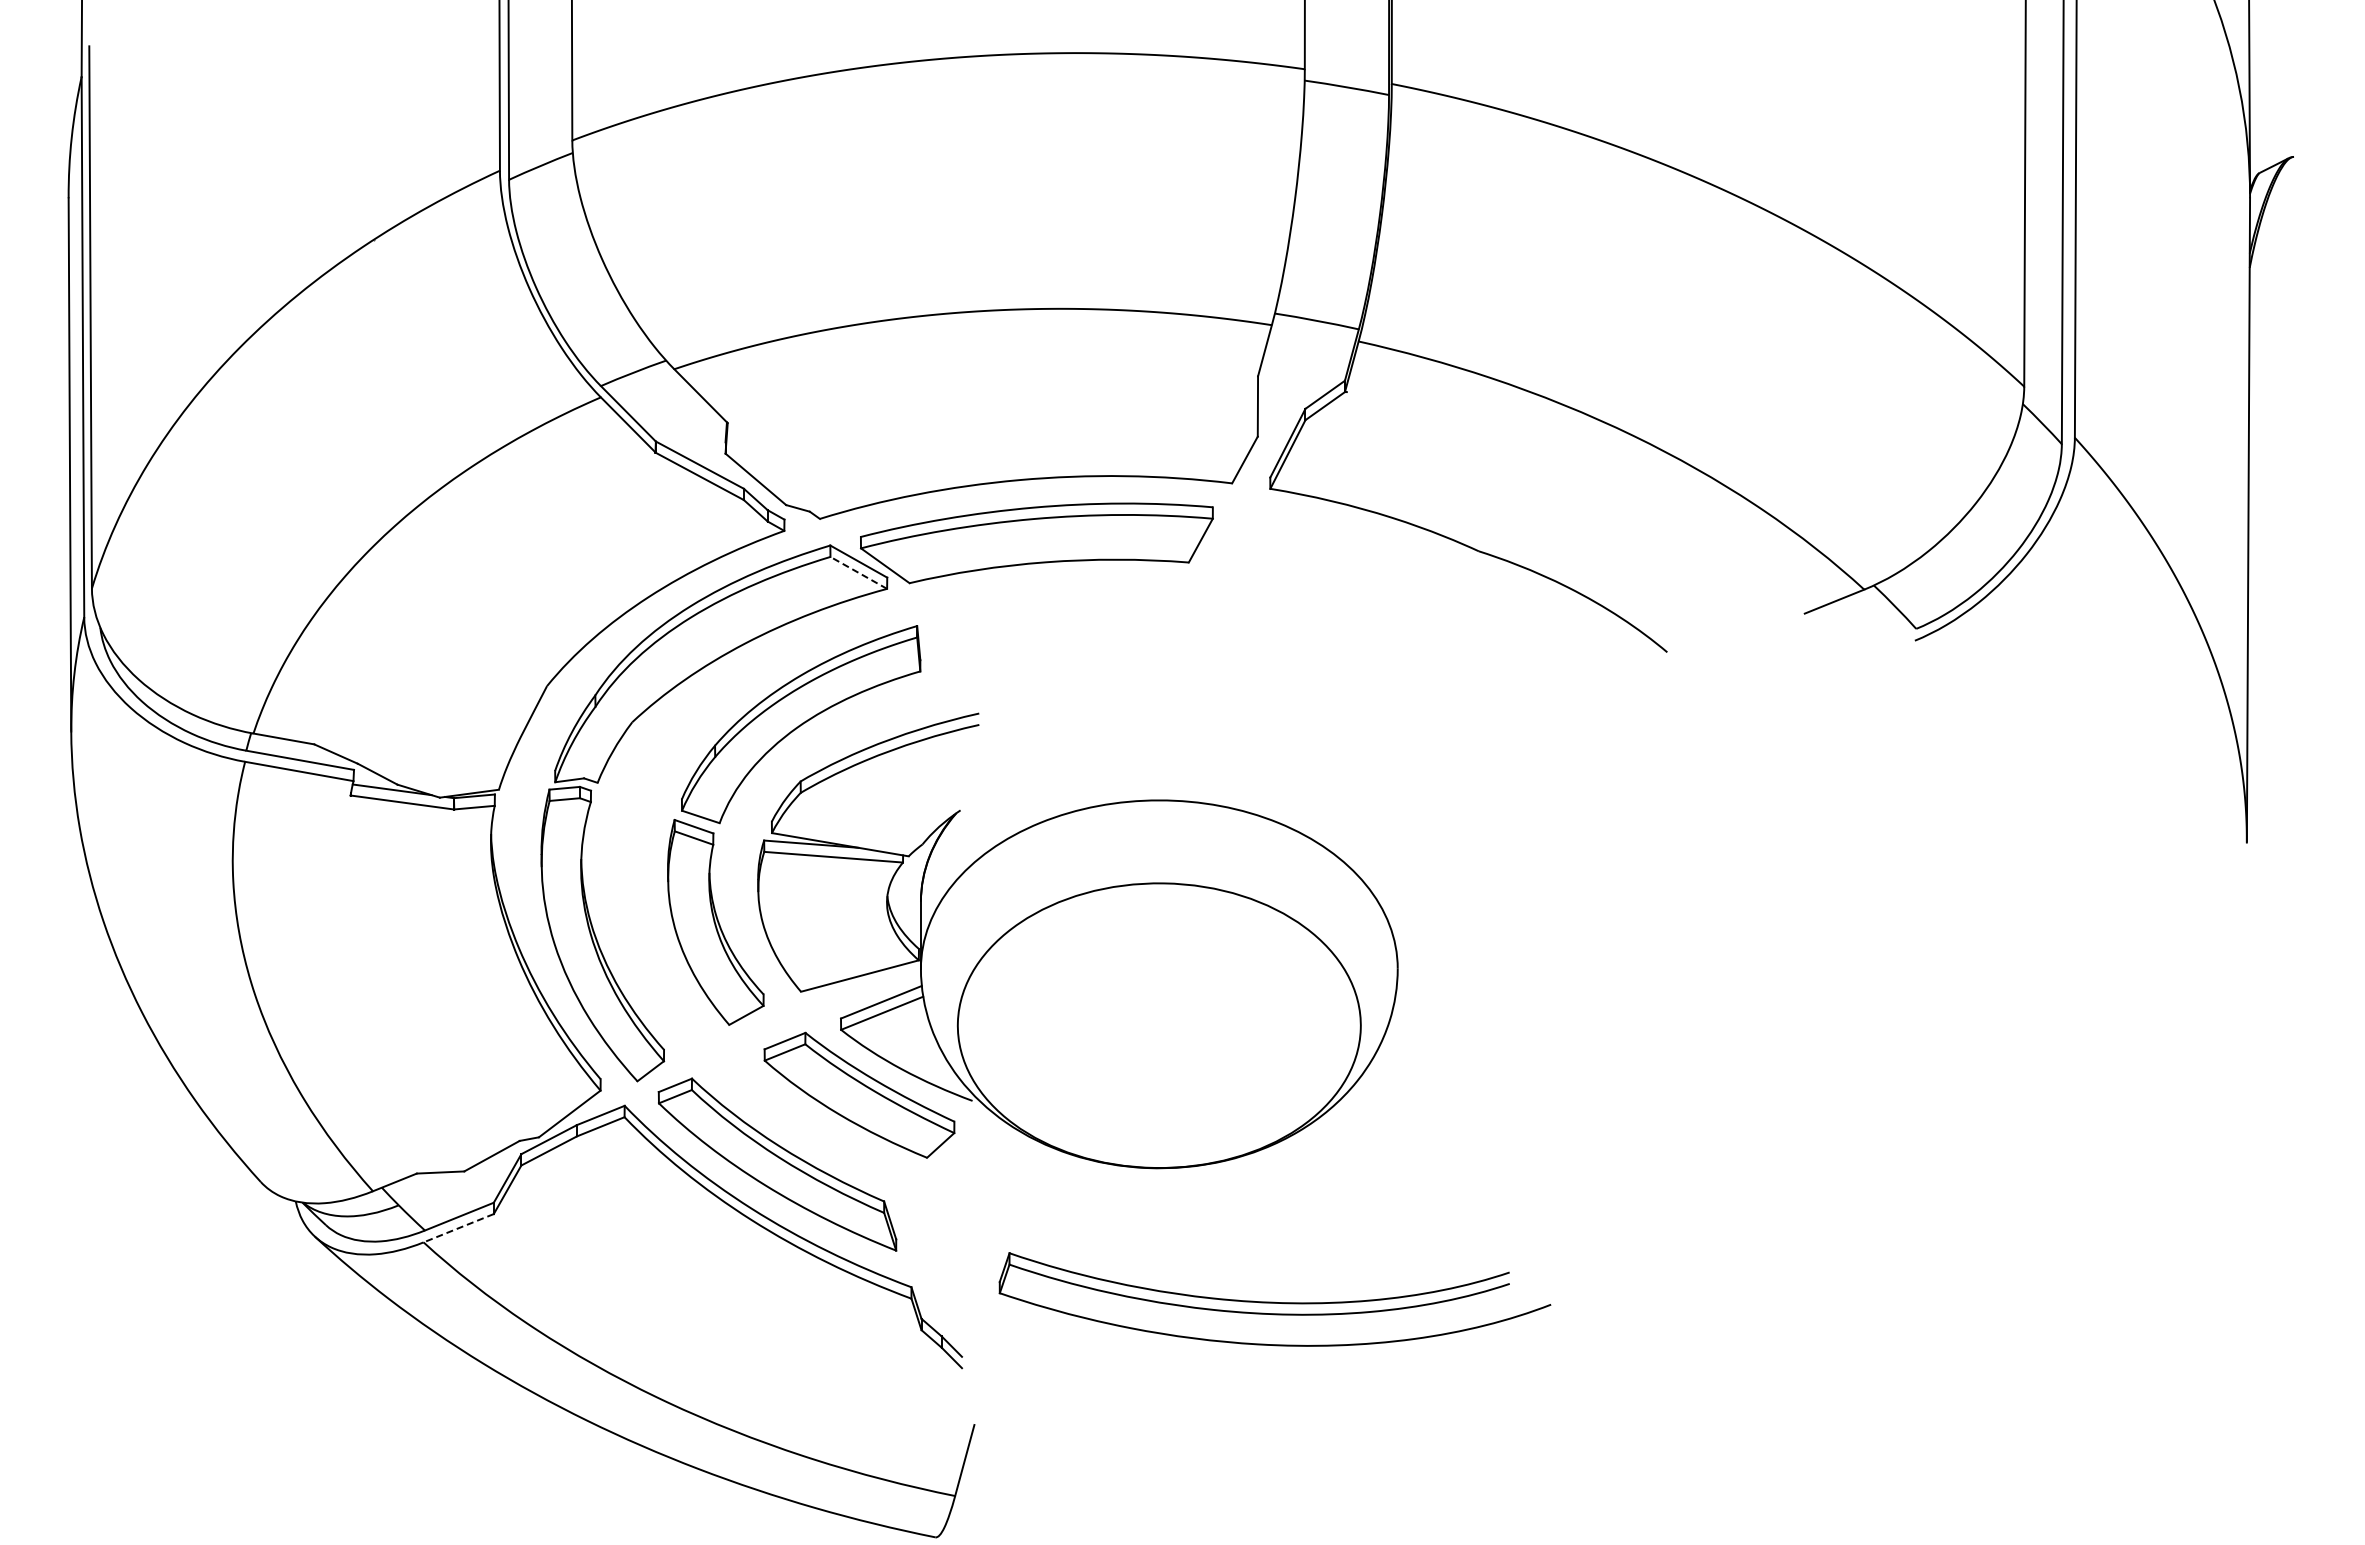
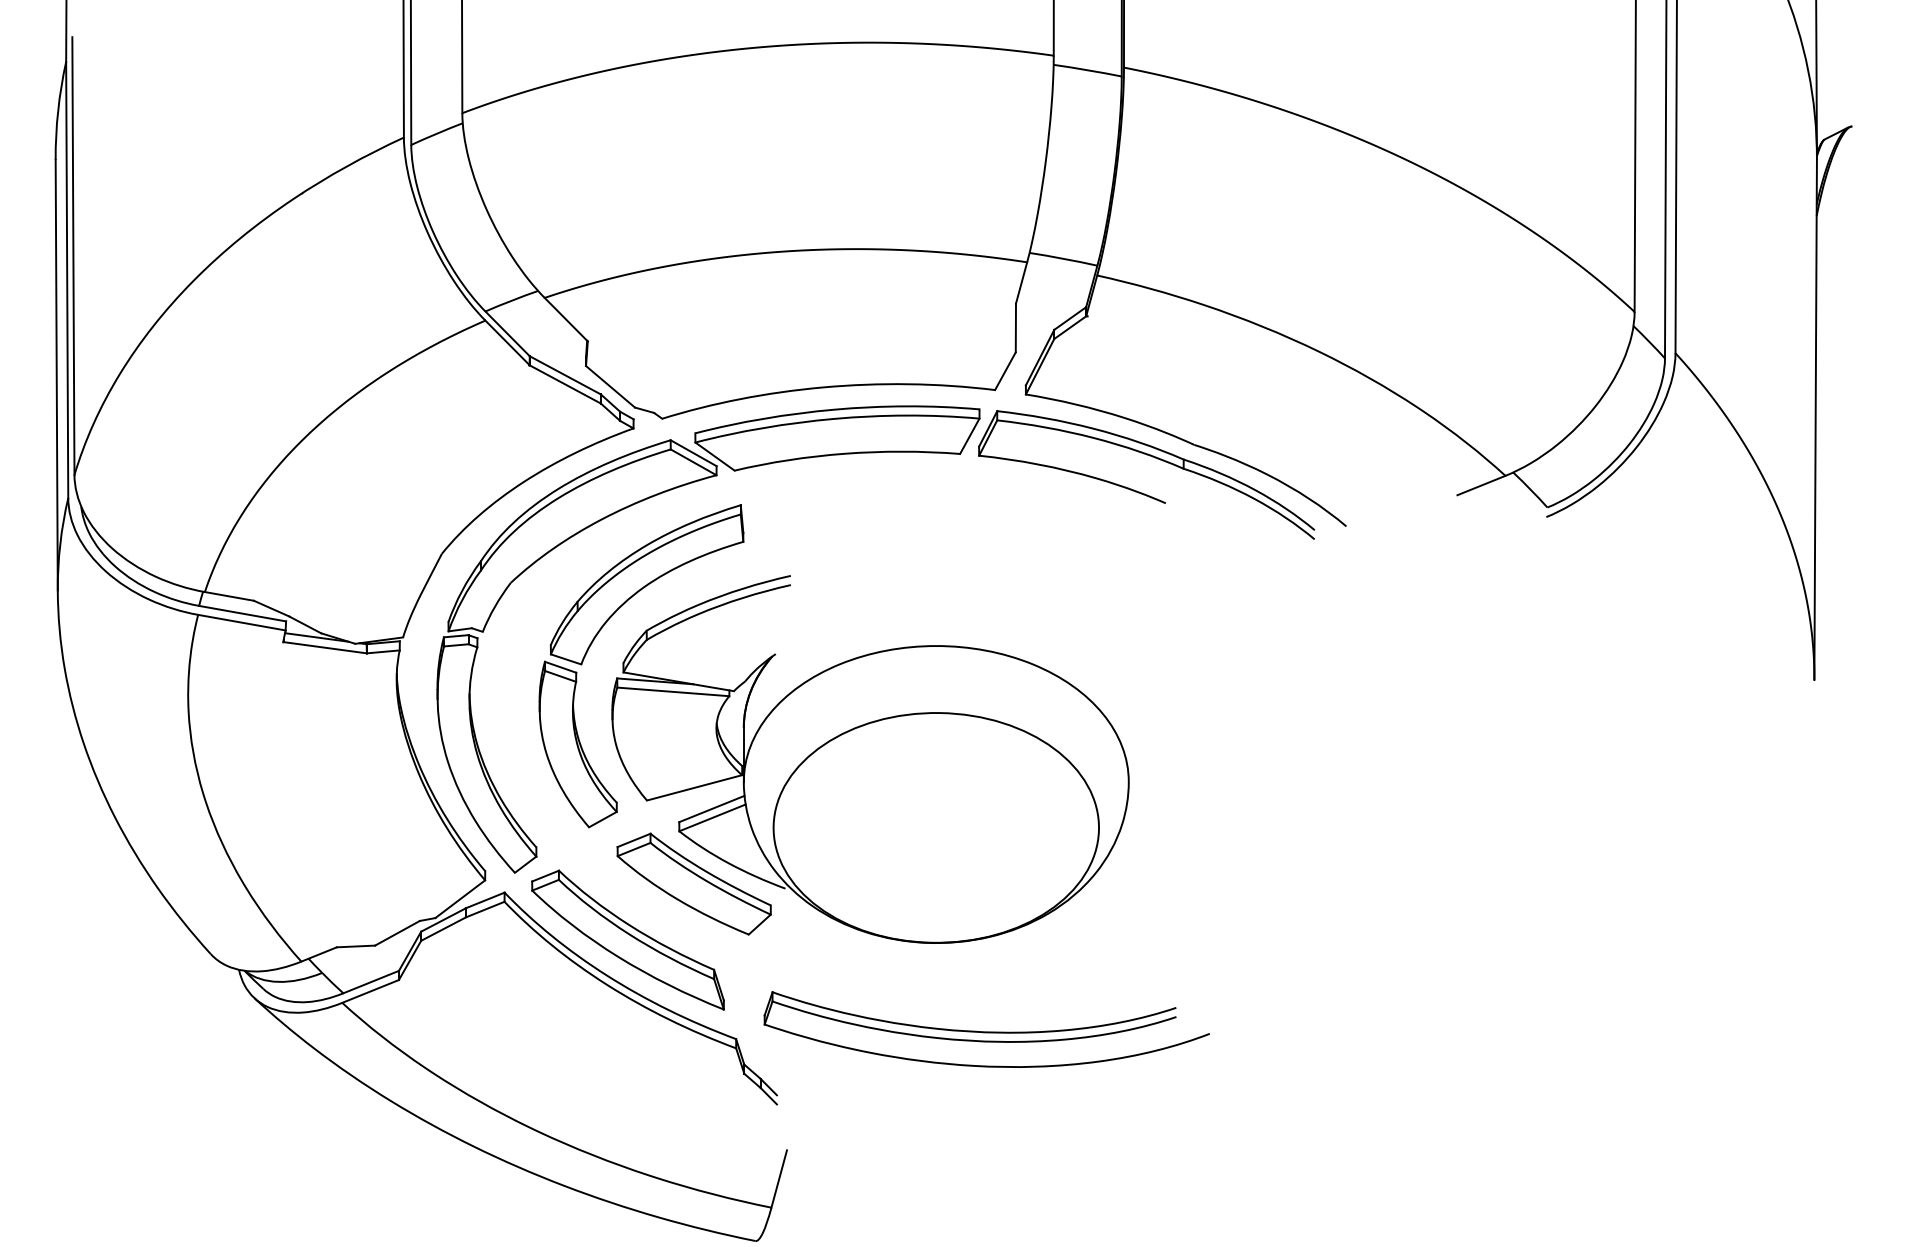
line: (858, 572) -> (693, 462), dashed -> solid
part: (1411, 609) -> (1139, 491), added
line: (458, 1228) -> (370, 991), dashed -> solid
part: (1274, 1299) -> (986, 1029), moved

